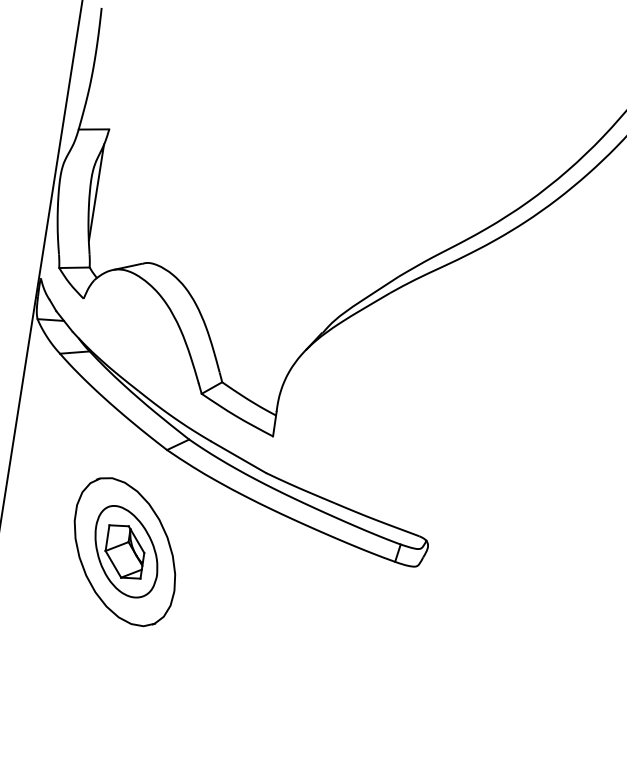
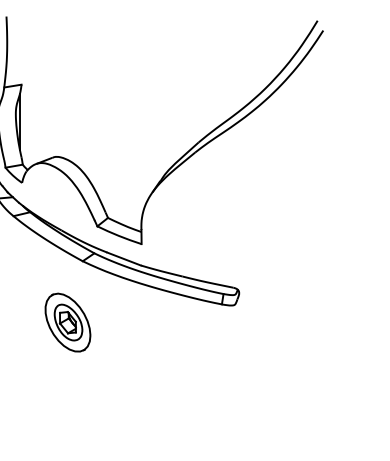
part: (124, 551) -> (67, 322), size x0.71

